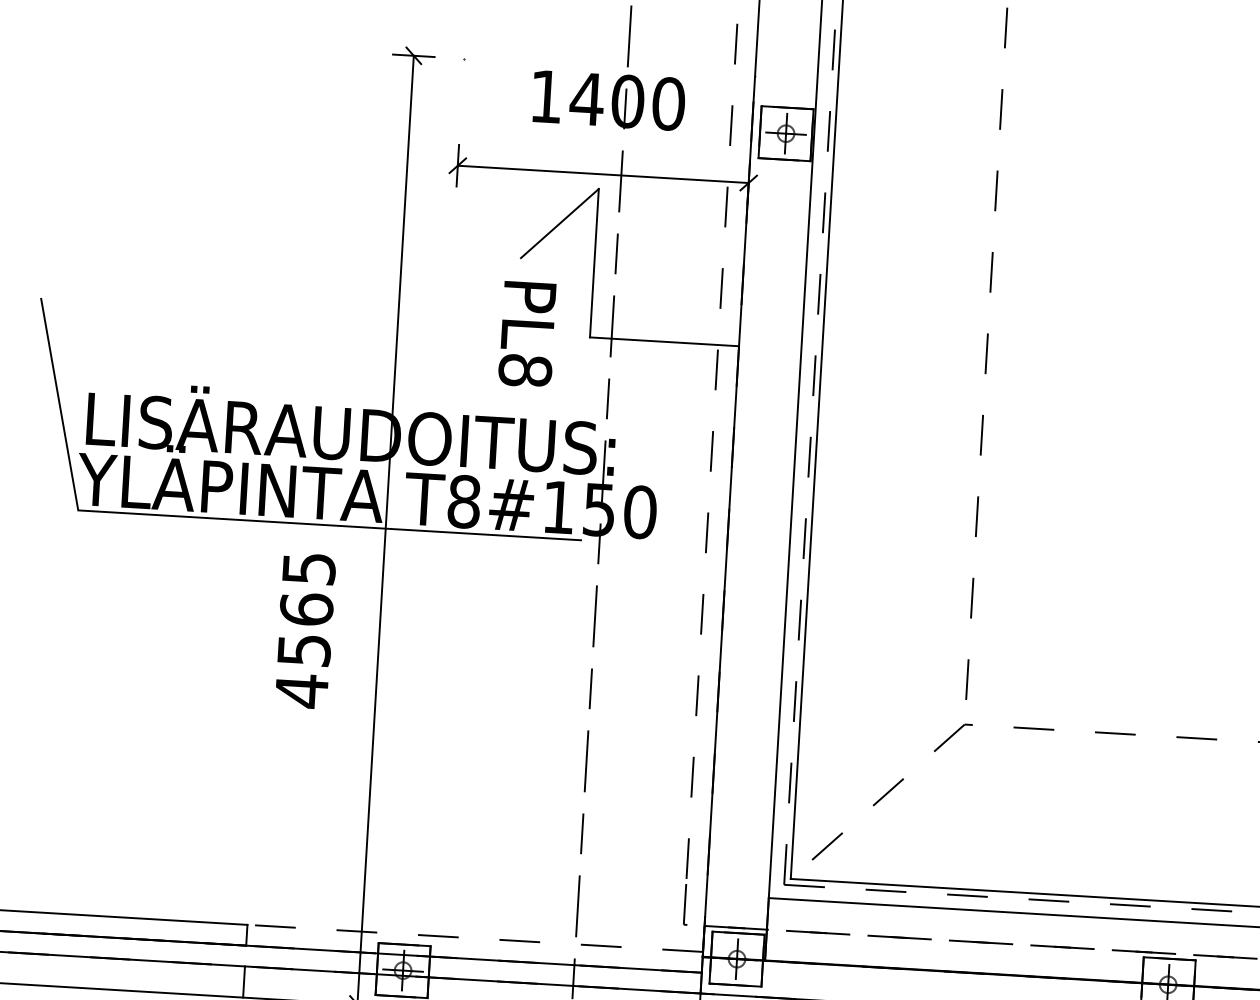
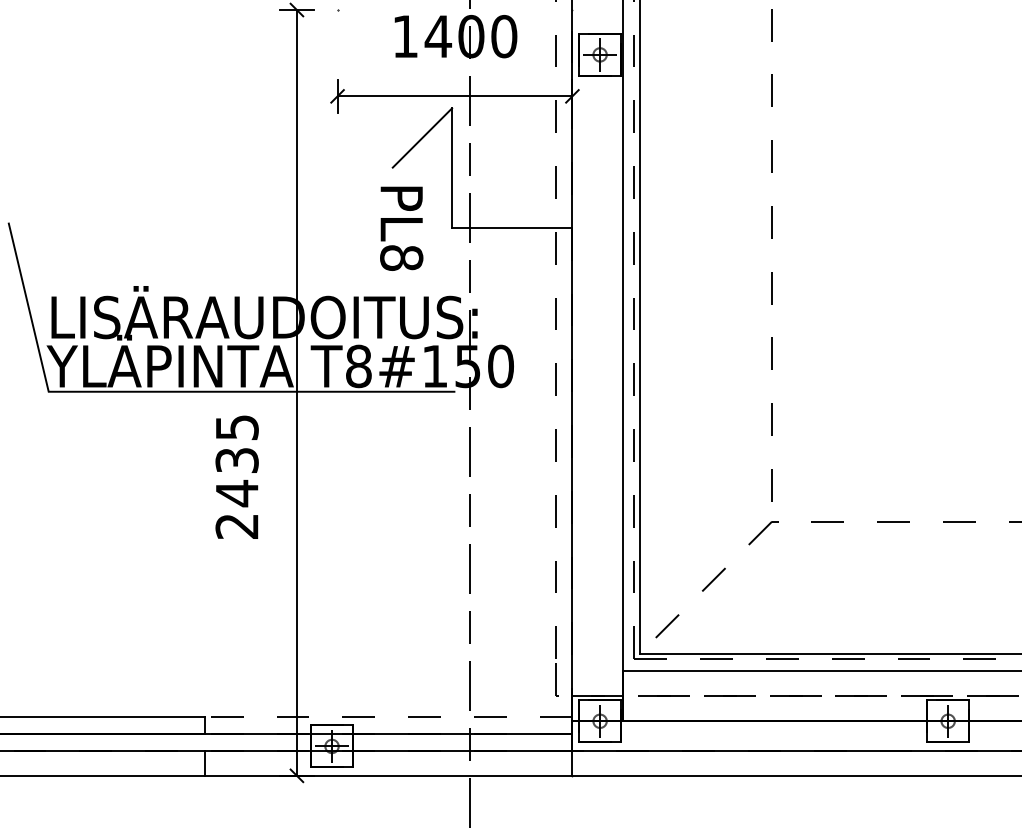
text: (303, 650) -> (236, 493), 4565 -> 2435

